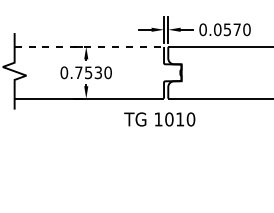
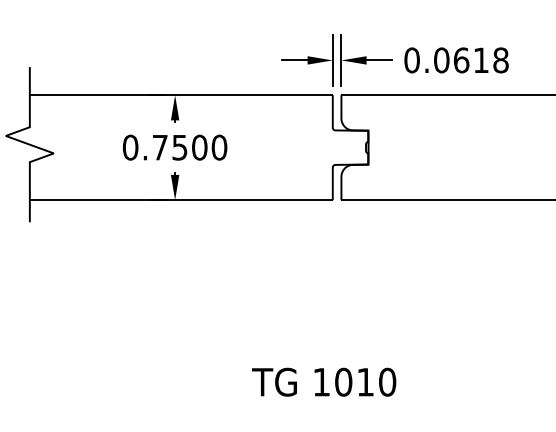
text: (236, 29) -> (479, 59), 0.0570 -> 0.0618
line: (89, 46) -> (181, 94), dashed -> solid
text: (98, 72) -> (199, 147), 0.7530 -> 0.7500
text: (159, 119) -> (323, 382), moved

